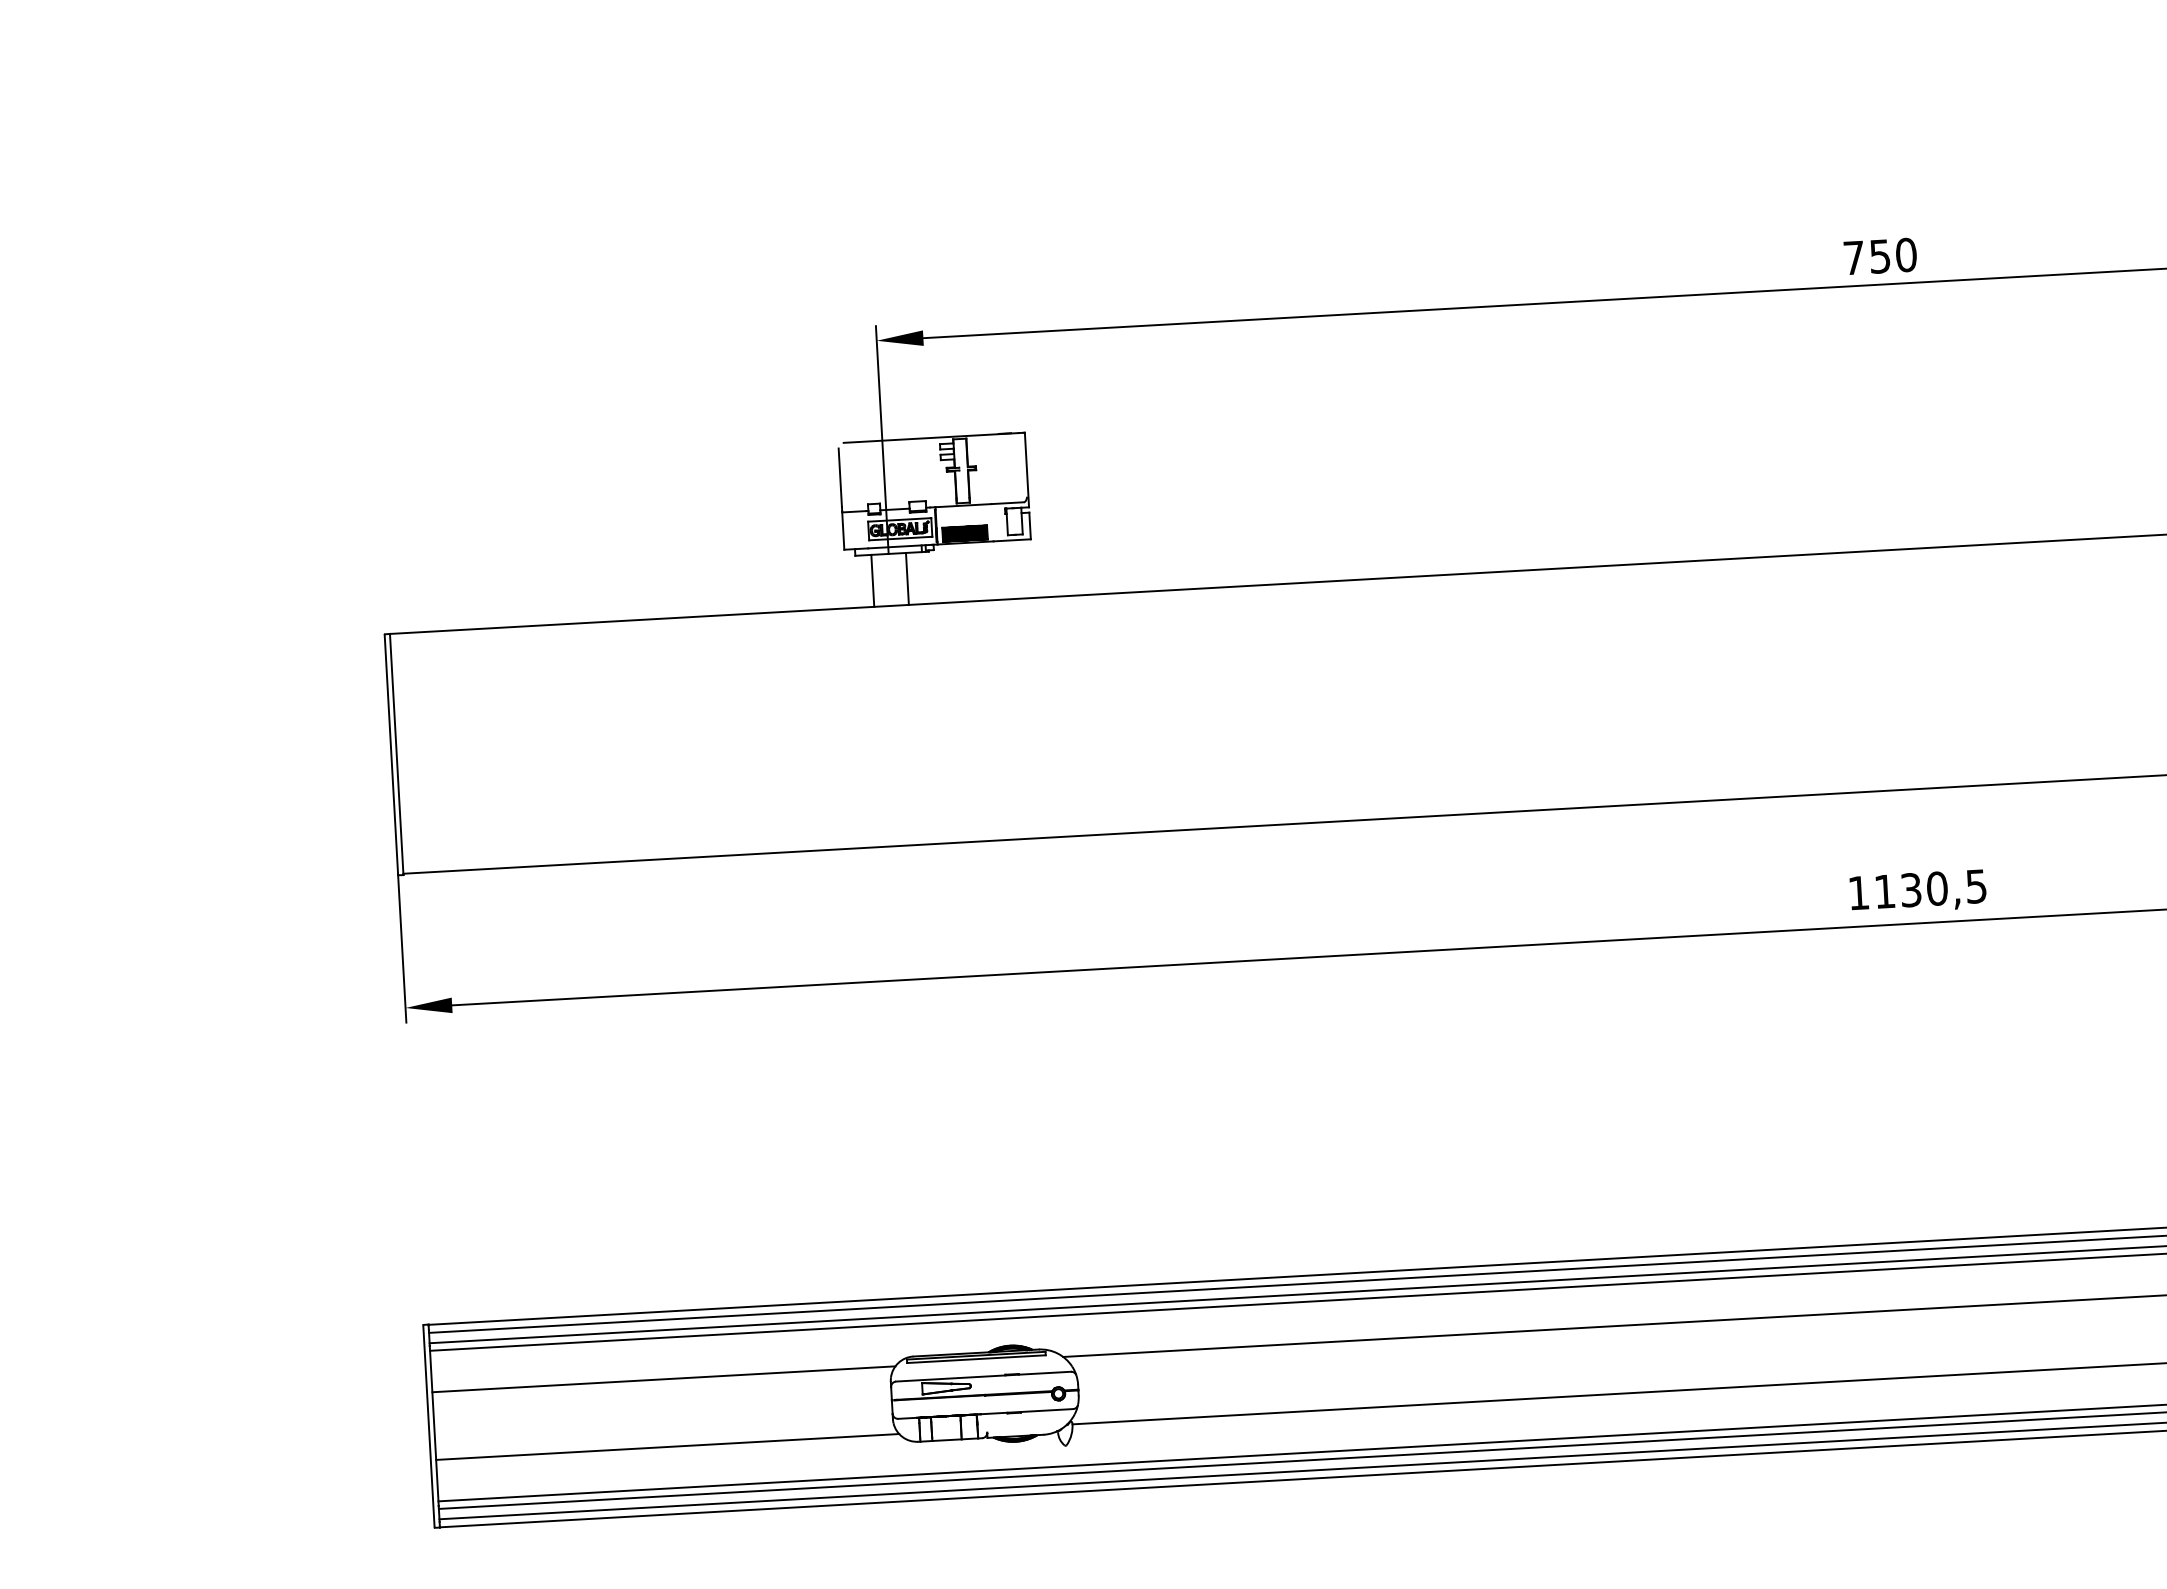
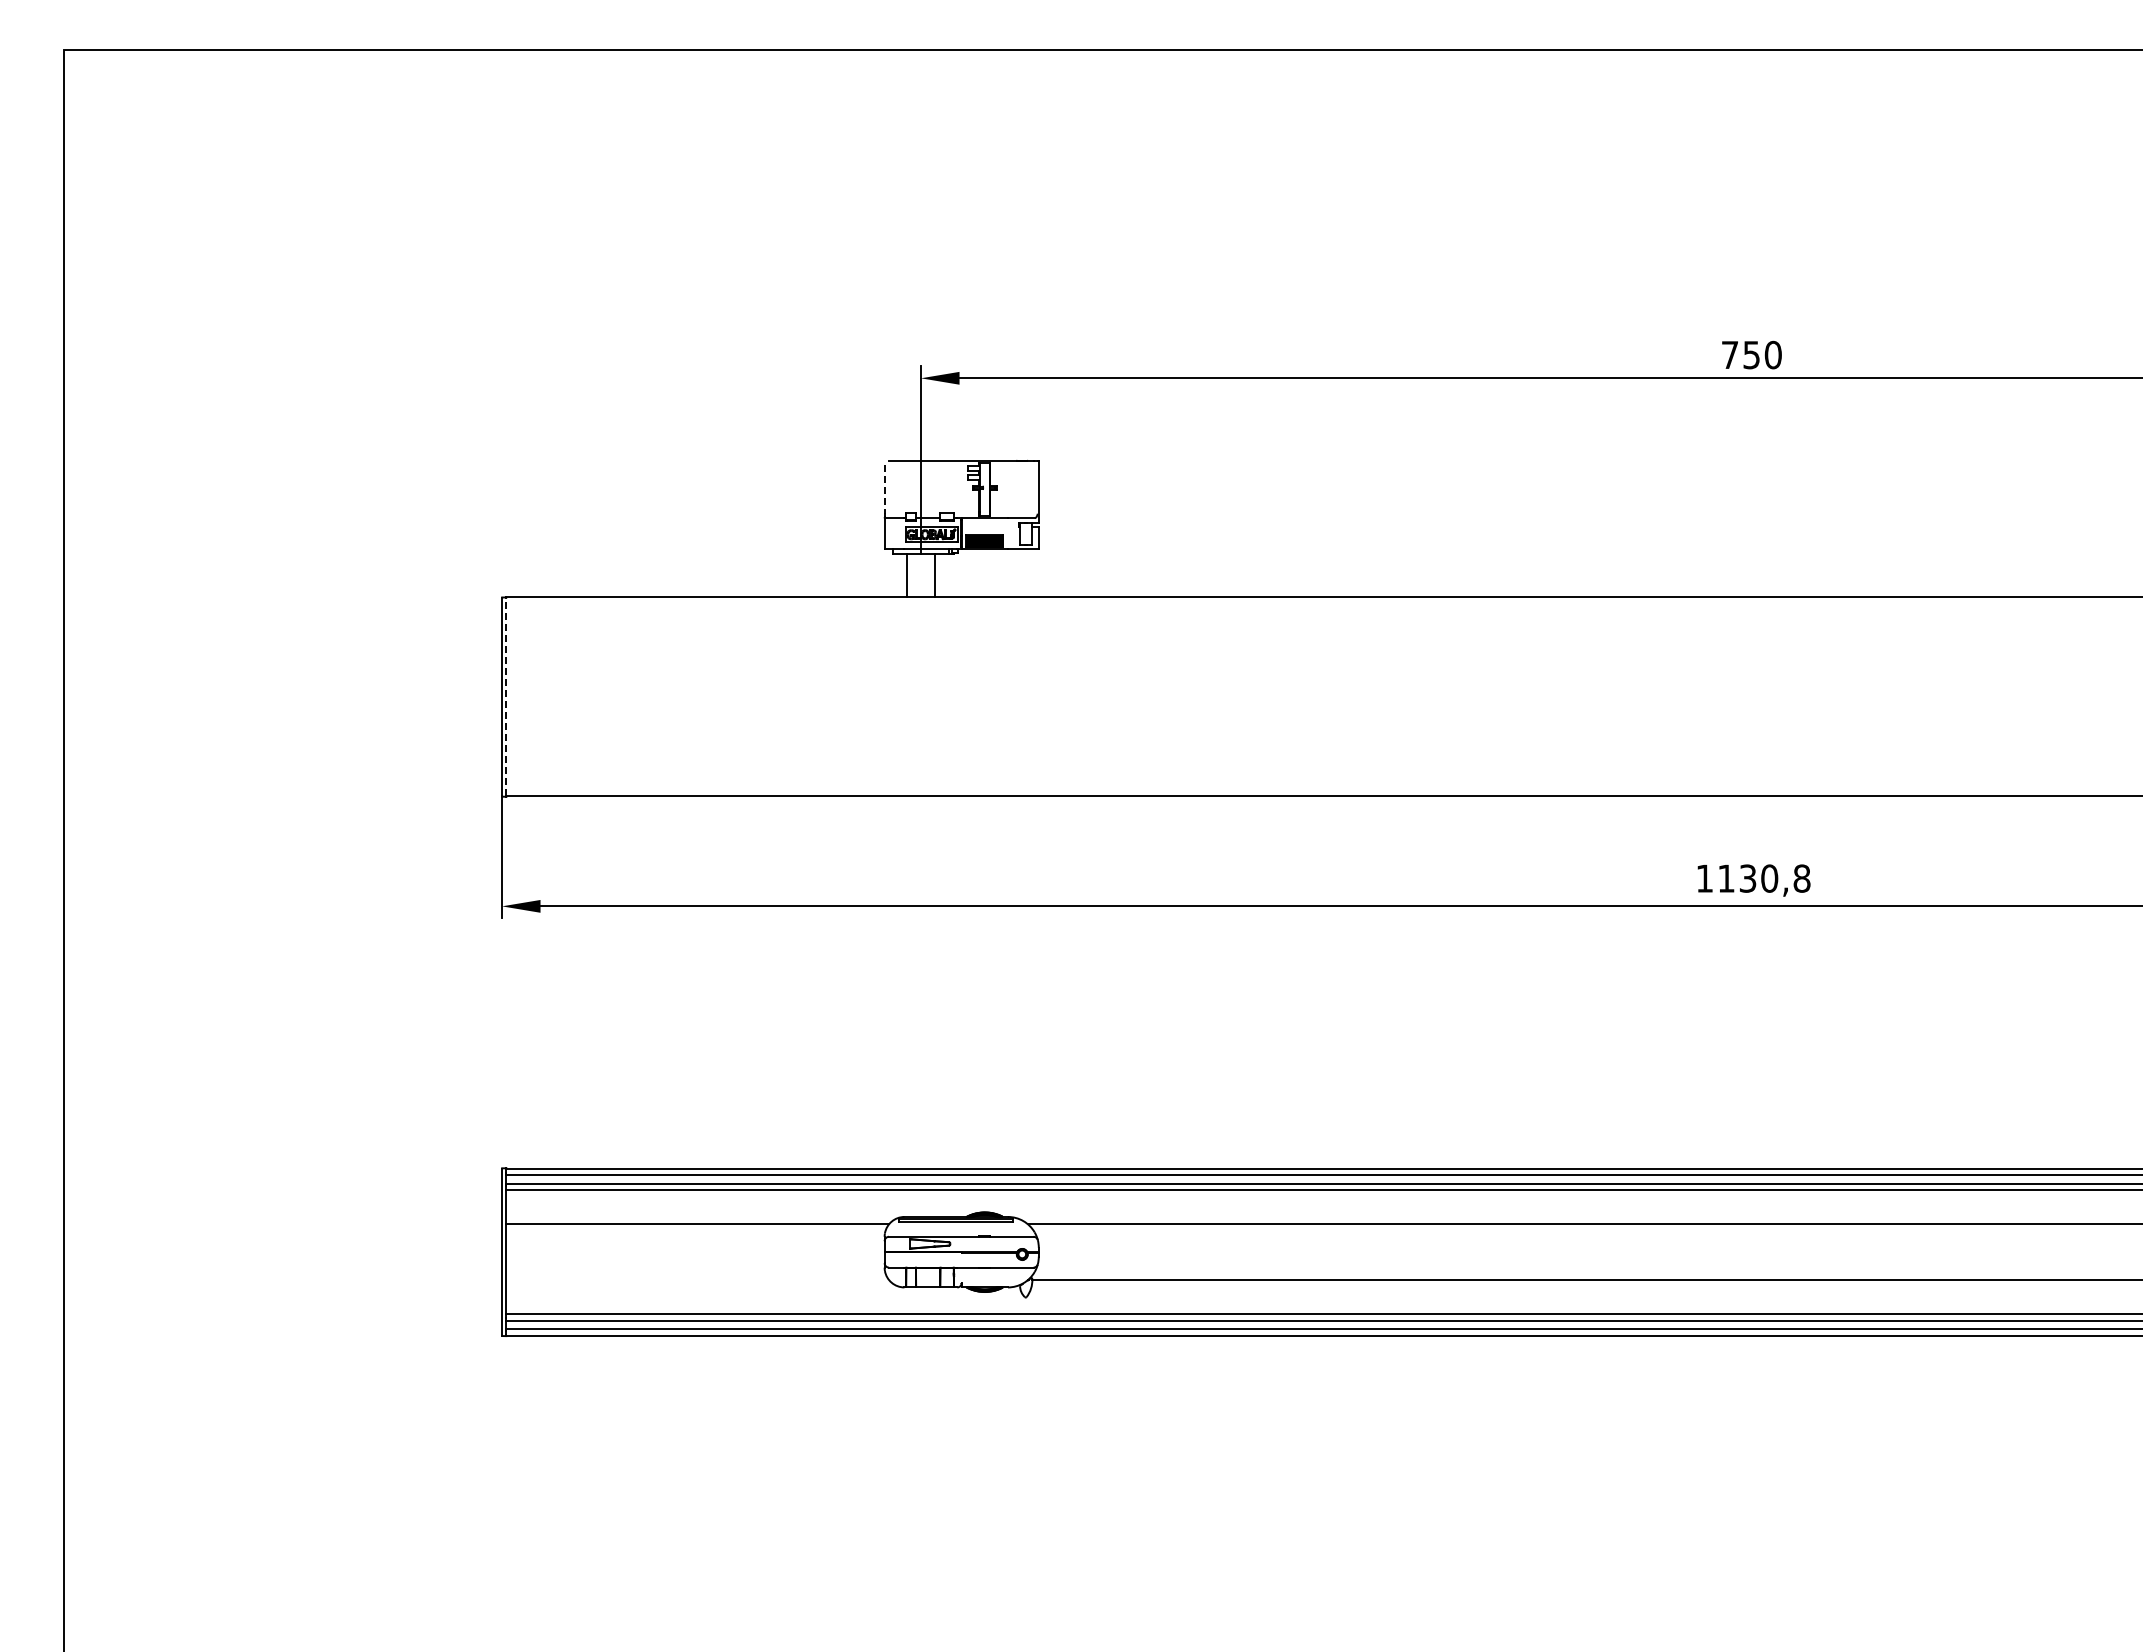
line: (840, 478) -> (884, 490), solid -> dashed
line: (396, 753) -> (506, 696), solid -> dashed
text: (1975, 886) -> (1801, 878), 1130,5 -> 1130,8
line: (667, 1447) -> (697, 1280), removed

